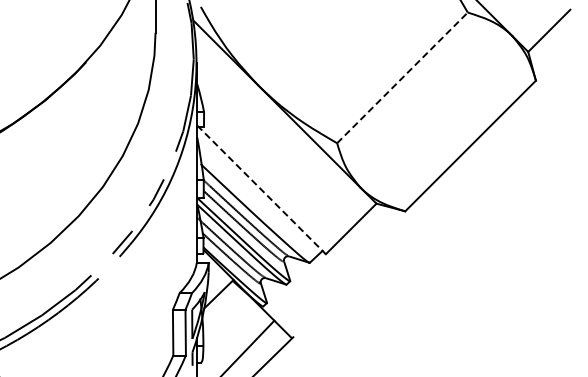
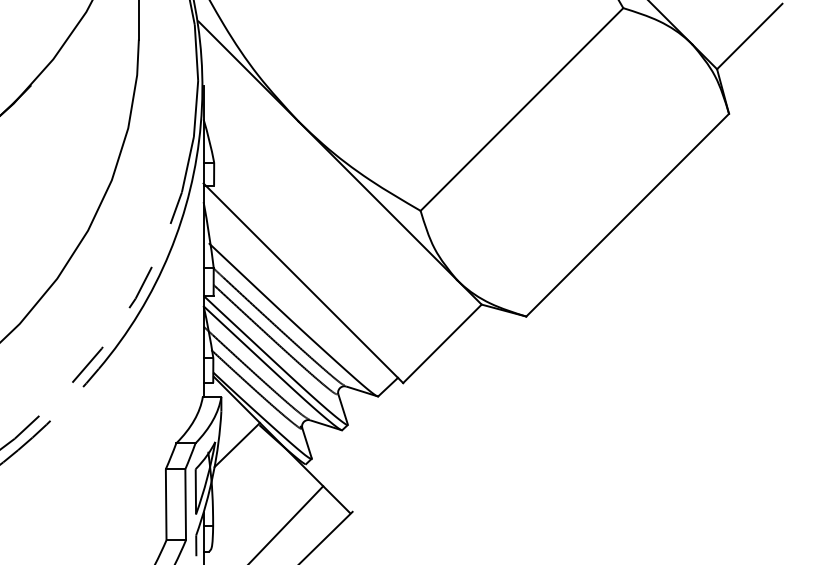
line: (402, 77) -> (522, 108), dashed -> solid
line: (261, 189) -> (303, 282), dashed -> solid

